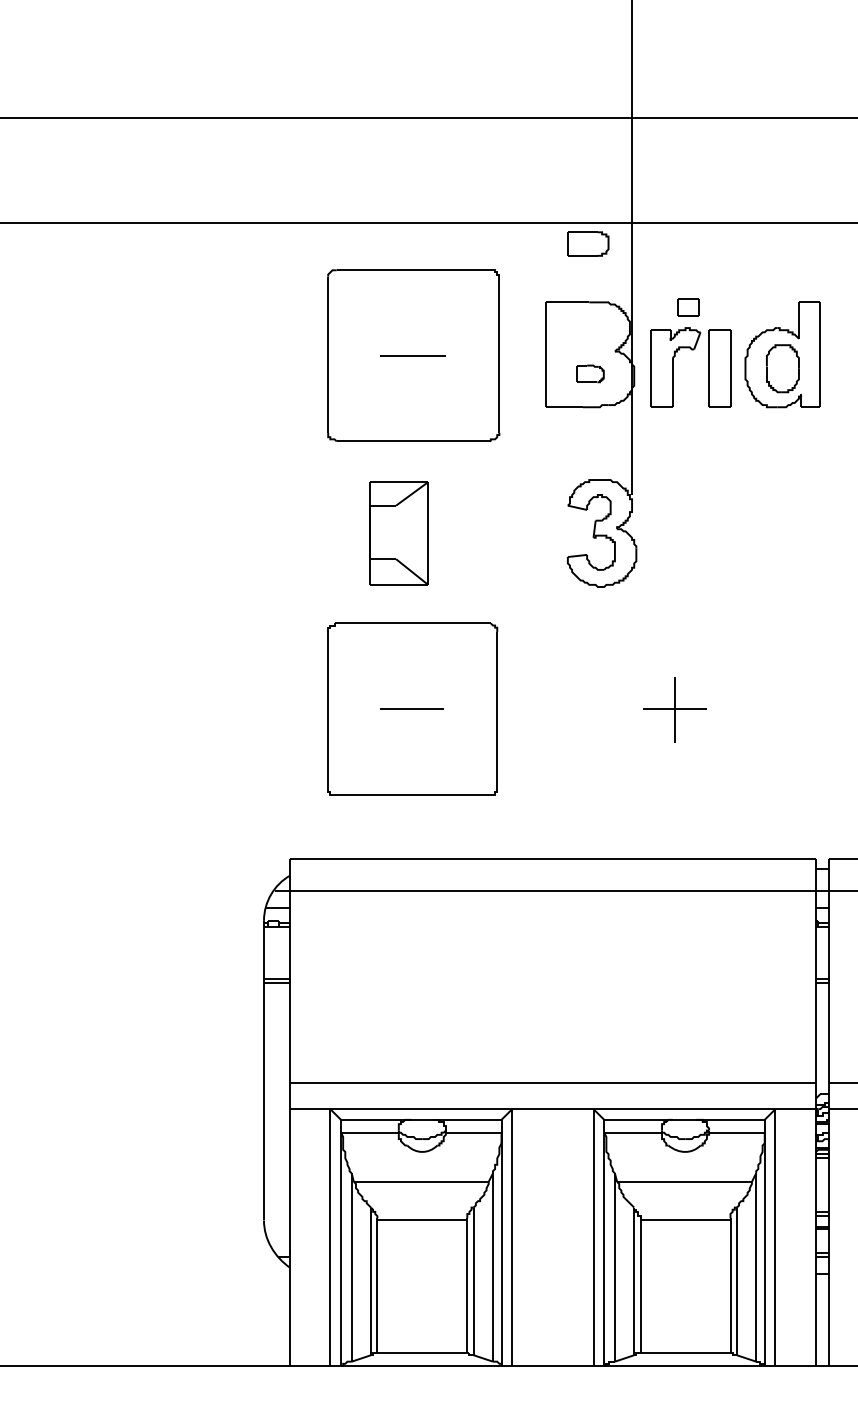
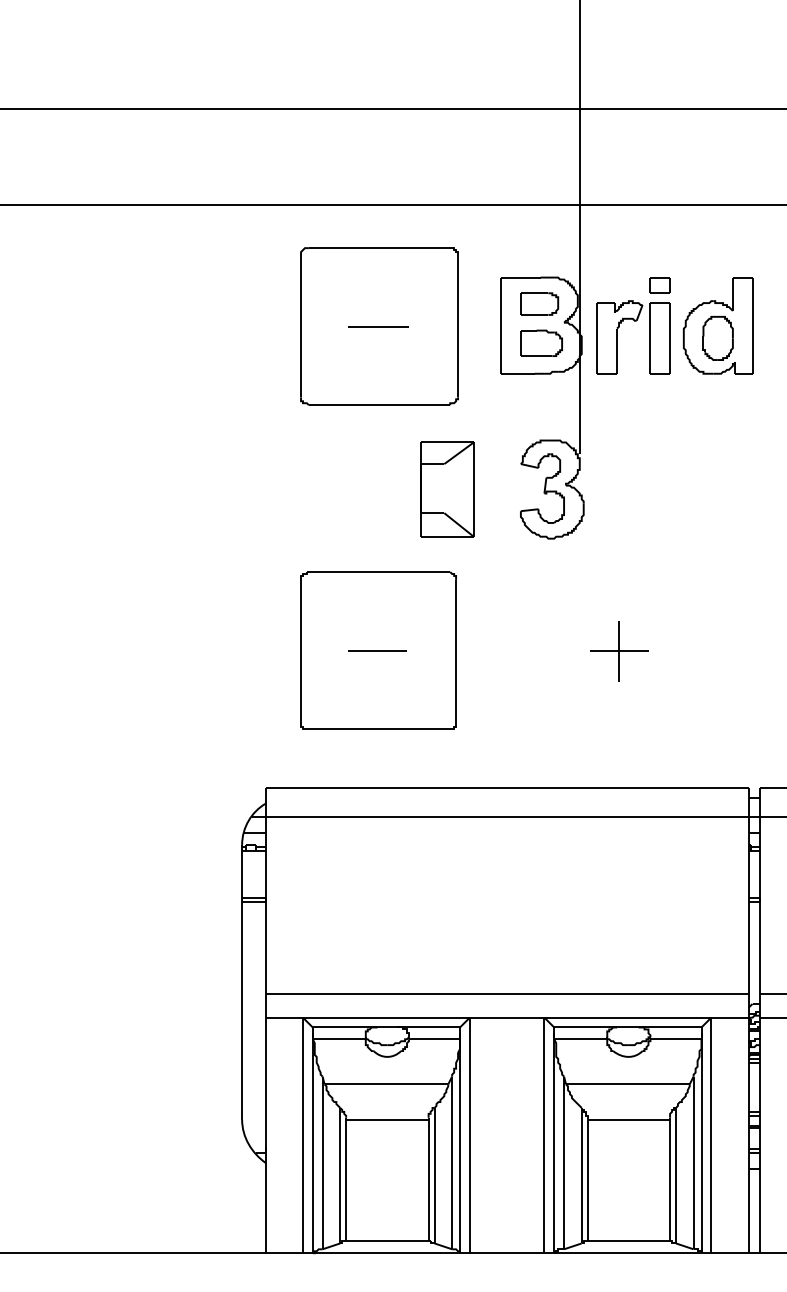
part: (588, 243) -> (539, 303), moved
part: (687, 307) -> (659, 285), moved
part: (590, 373) -> (541, 342), size x1.67
part: (399, 533) -> (447, 489), moved

